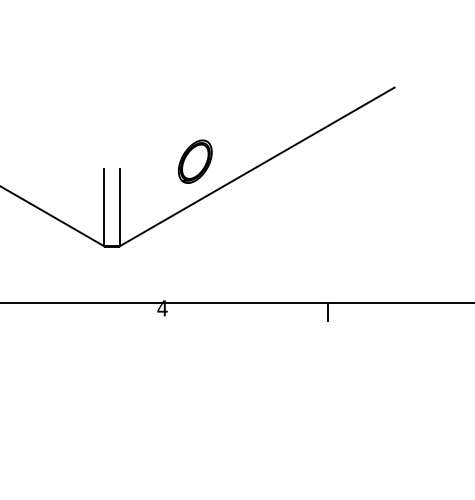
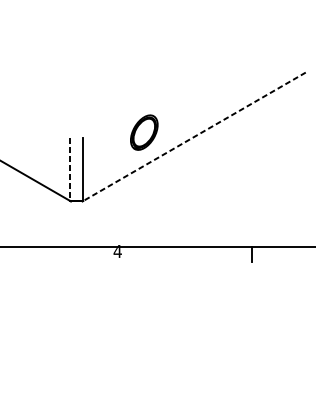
line: (256, 167) -> (193, 137), solid -> dashed
line: (103, 207) -> (69, 169), solid -> dashed

